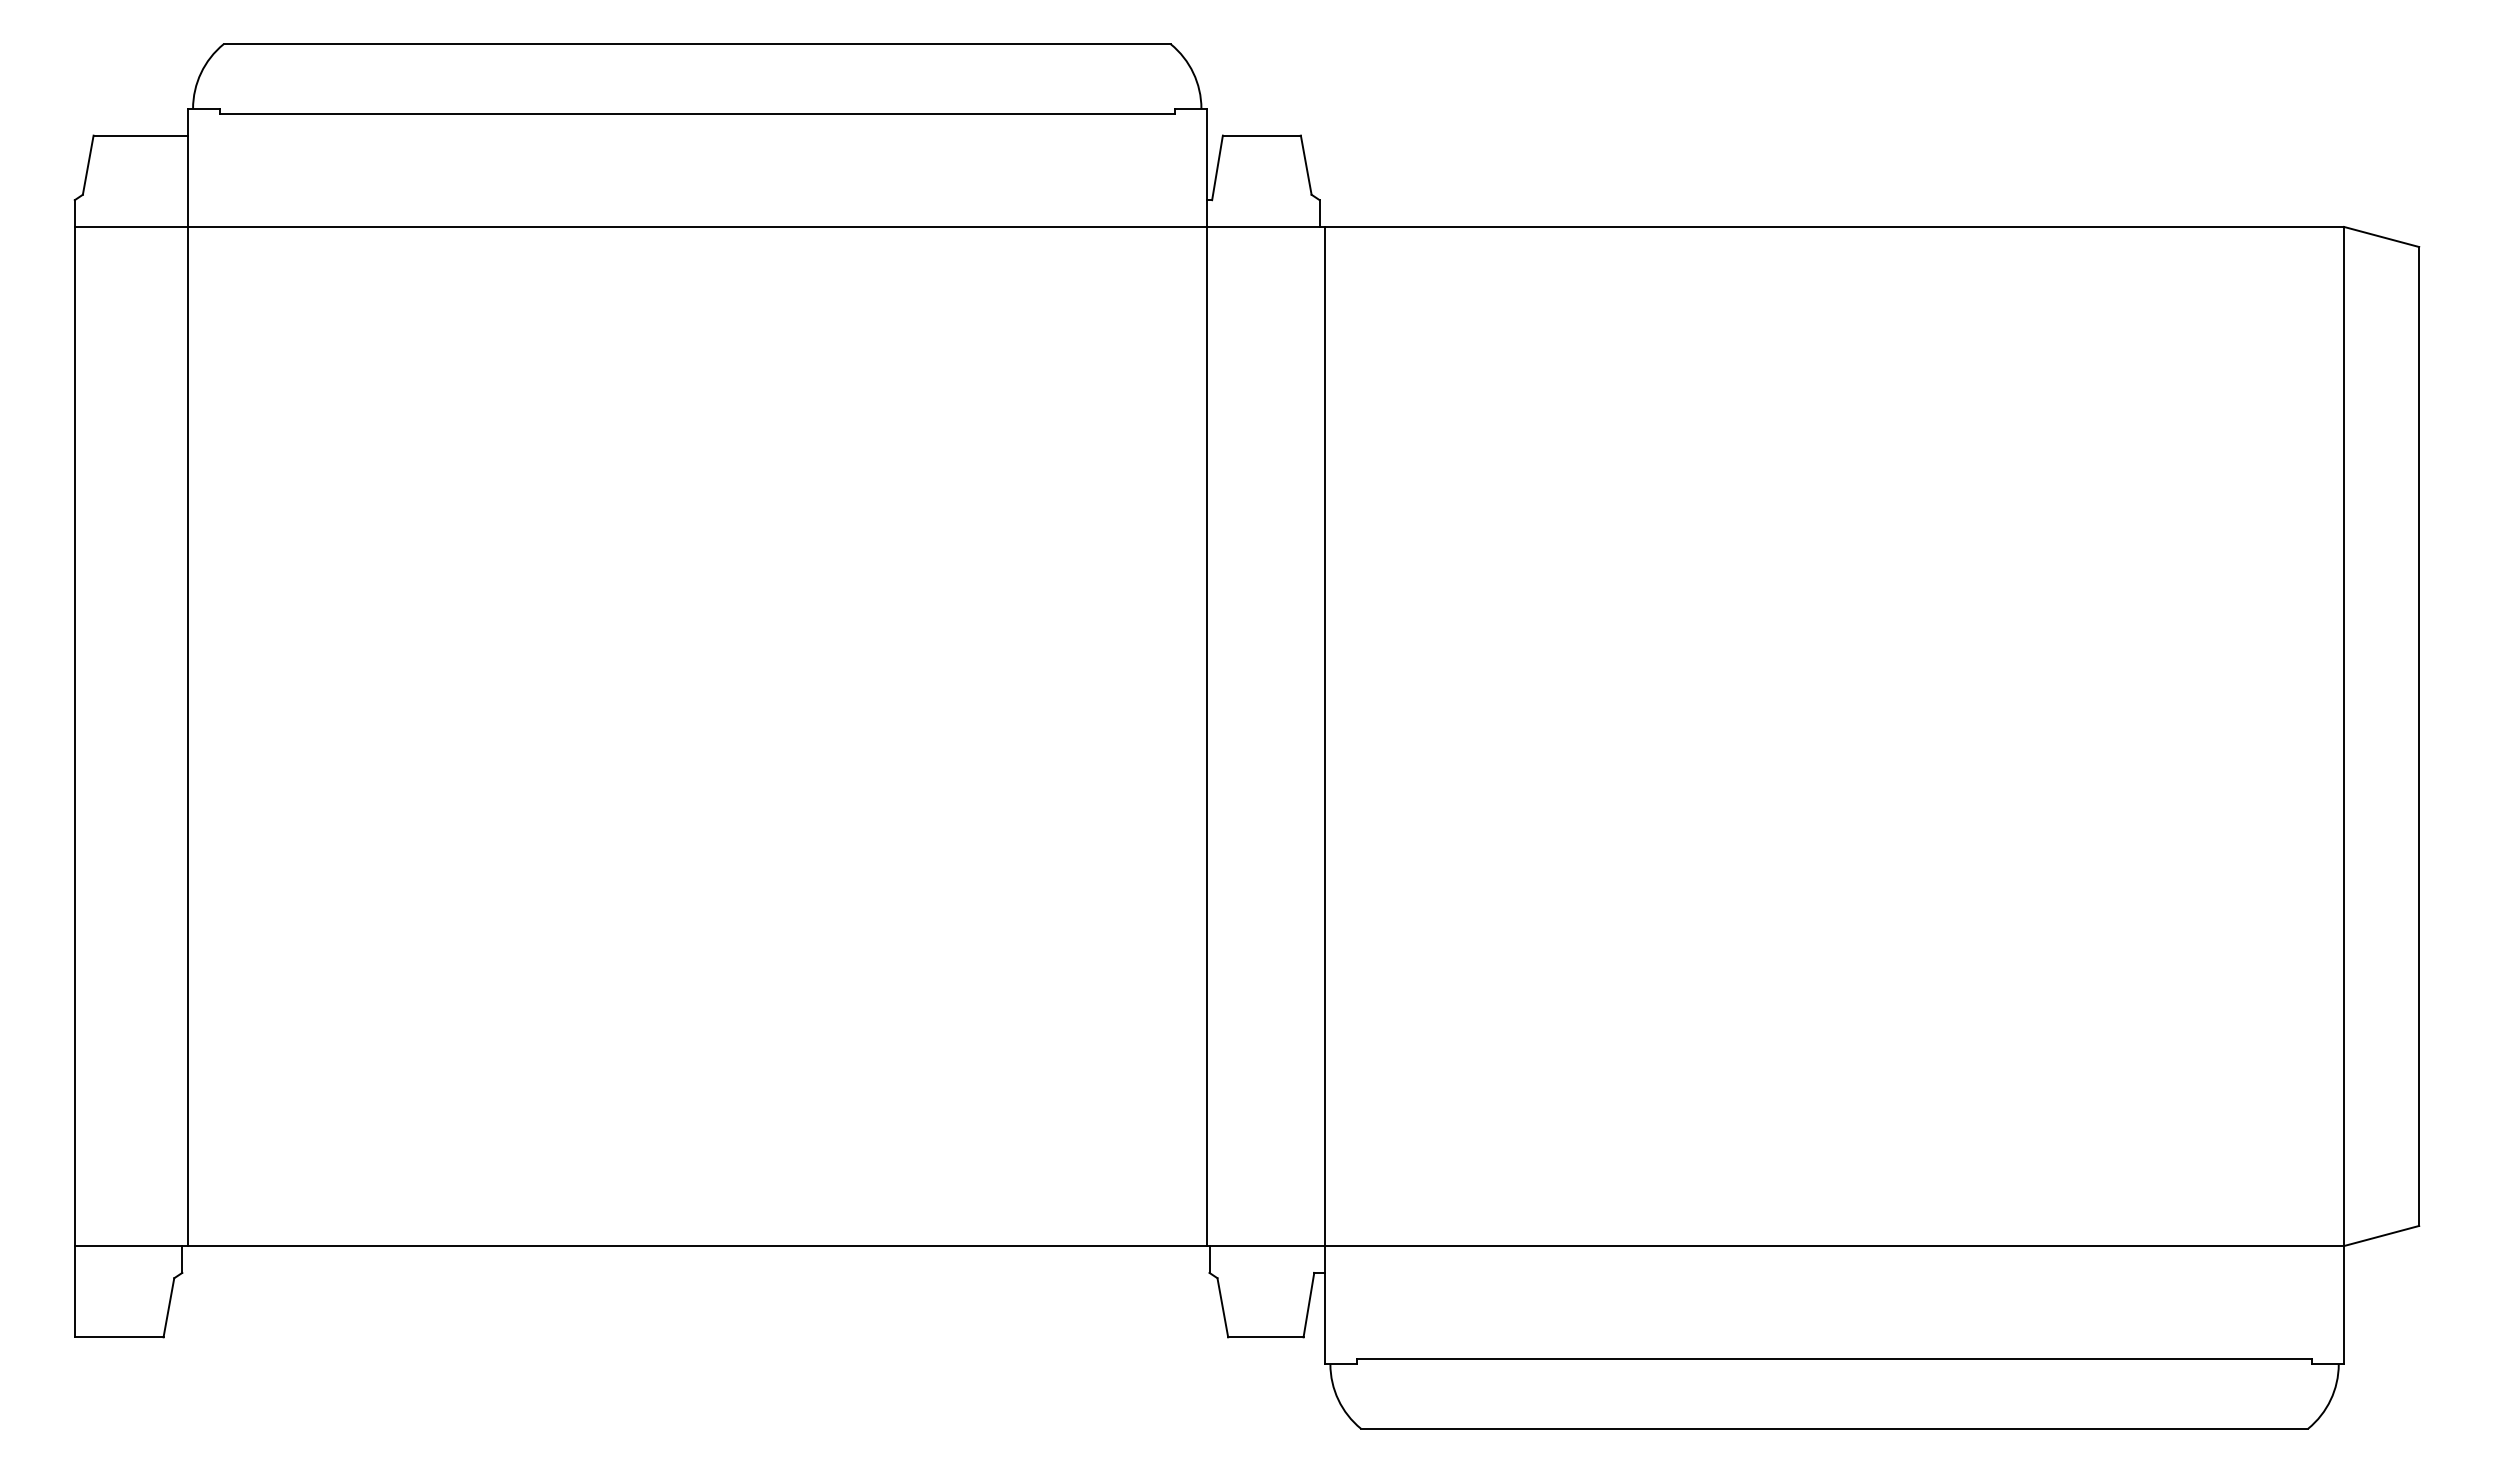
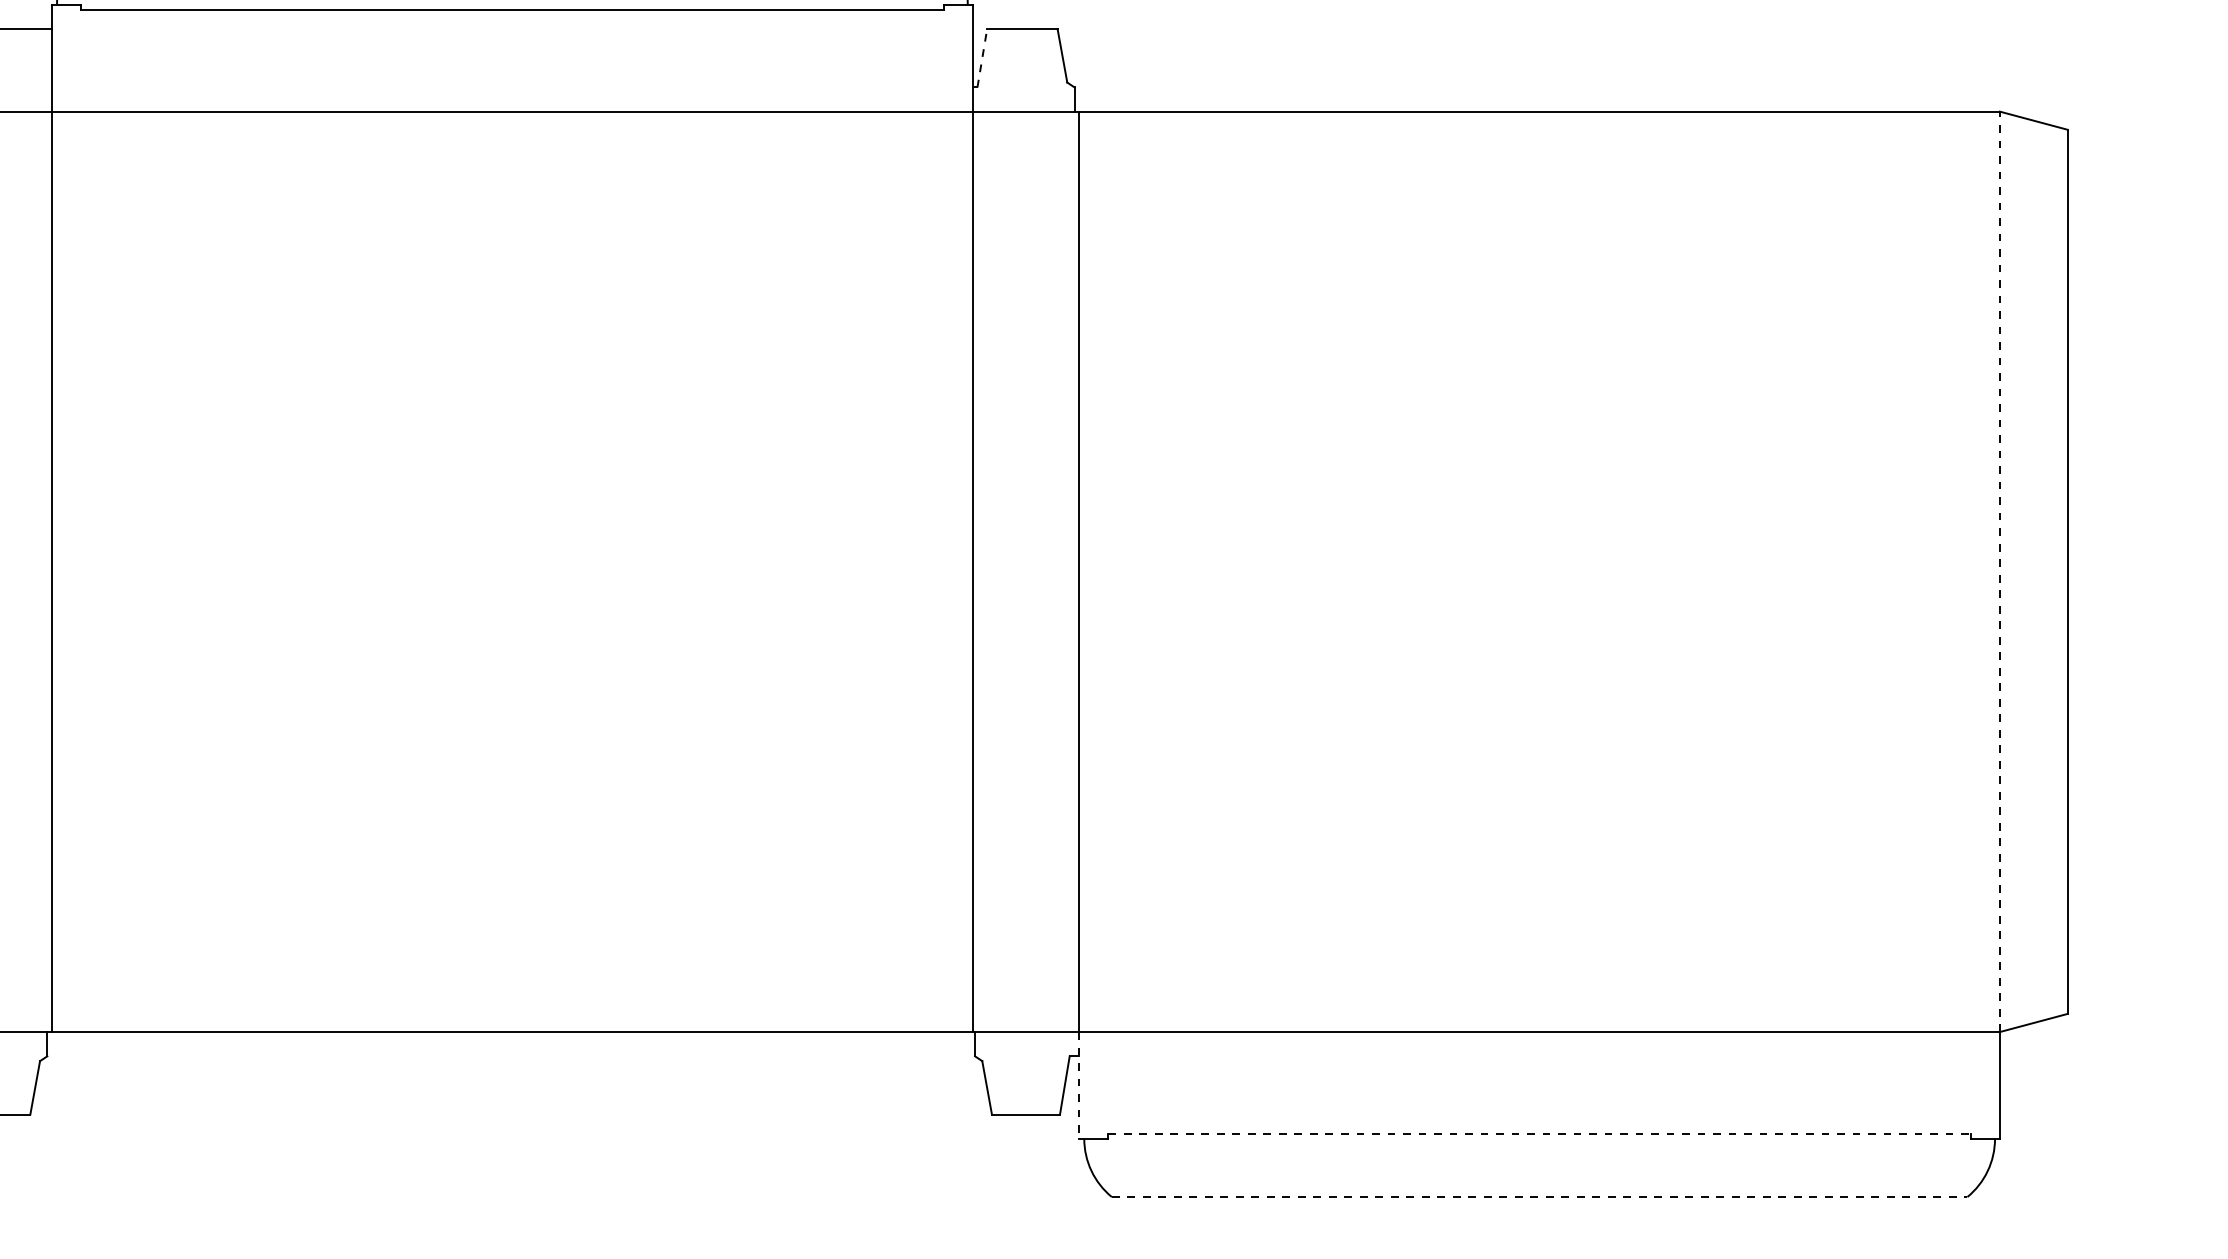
line: (1217, 167) -> (982, 57), solid -> dashed
line: (2344, 736) -> (2000, 571), solid -> dashed
line: (1325, 1305) -> (1079, 1085), solid -> dashed
line: (1835, 1358) -> (1540, 1133), solid -> dashed
line: (1834, 1428) -> (1539, 1196), solid -> dashed

